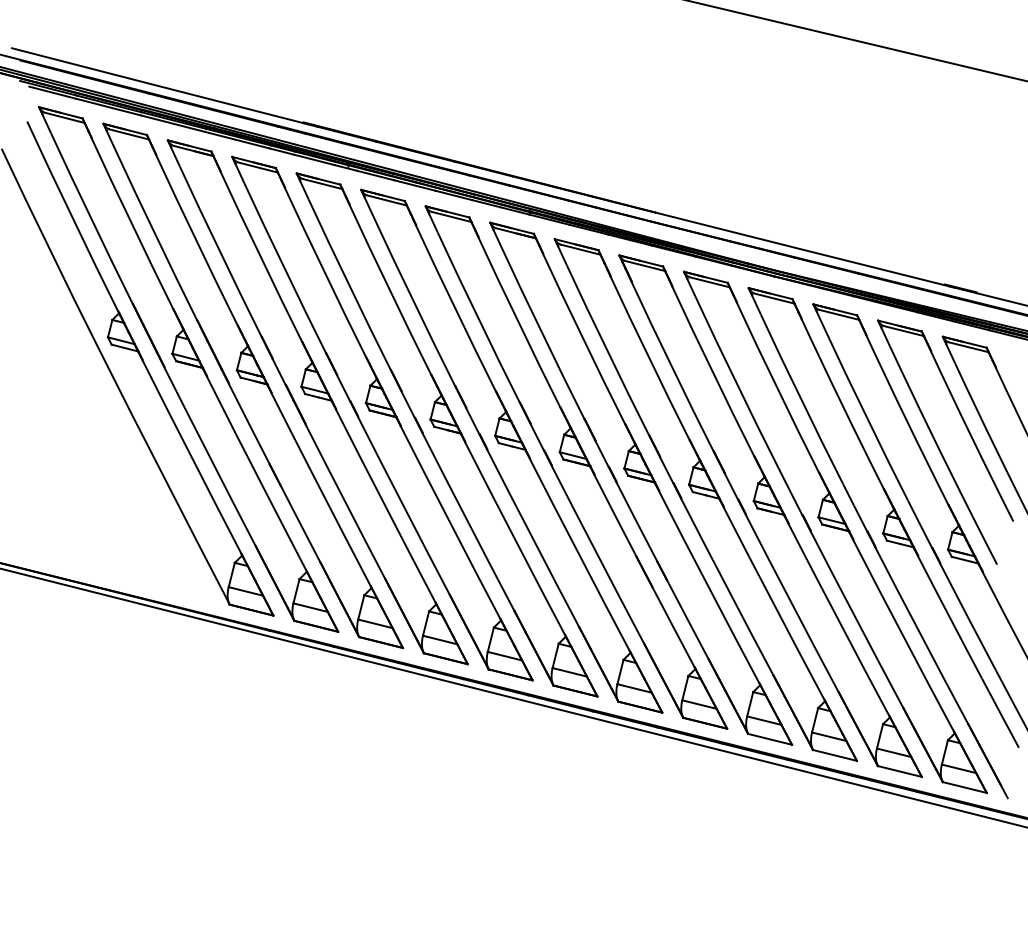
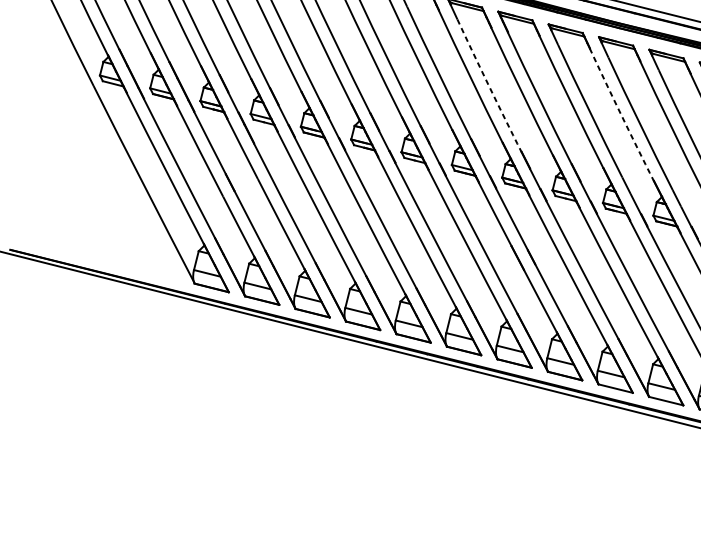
arc: (607, 350) -> (489, 85), solid -> dashed
arc: (777, 388) -> (621, 115), solid -> dashed

